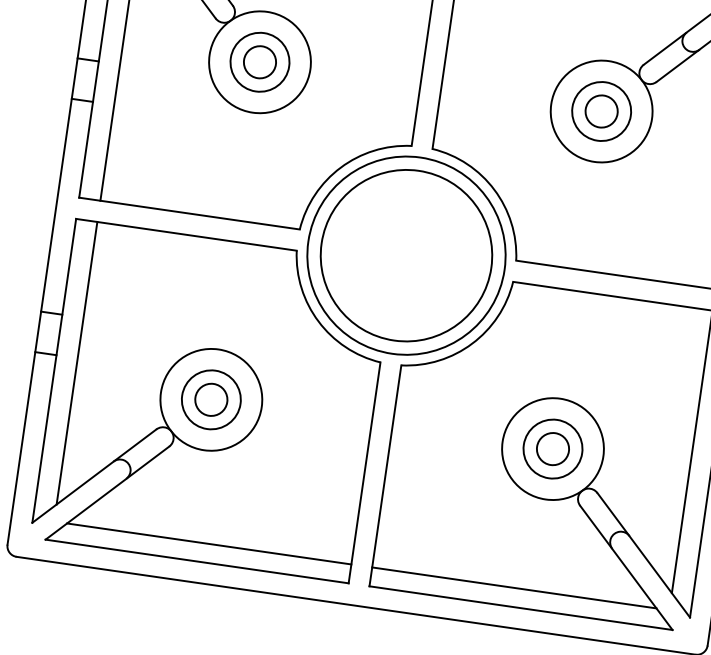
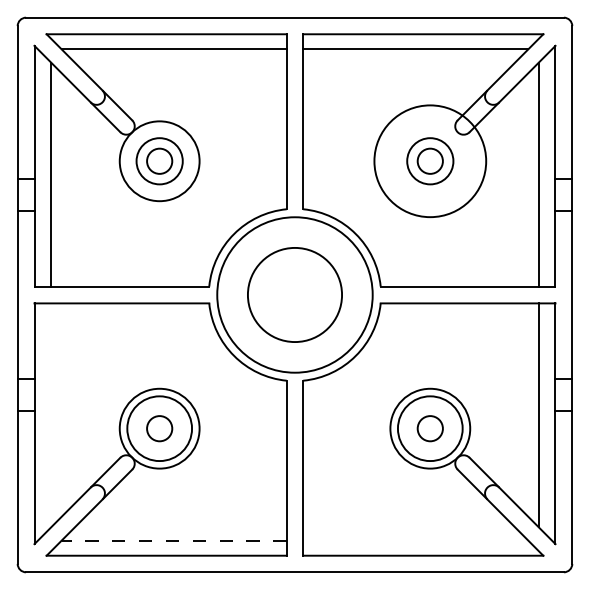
circle: (601, 111) -> (430, 161), size x1.4
circle: (405, 254) -> (294, 294), size x0.7
line: (77, 363) -> (51, 415), removed
circle: (211, 399) -> (159, 428), size x1.4
circle: (553, 448) -> (430, 428), size x1.4
line: (209, 543) -> (174, 540), solid -> dashed
line: (513, 587) -> (415, 540), removed

